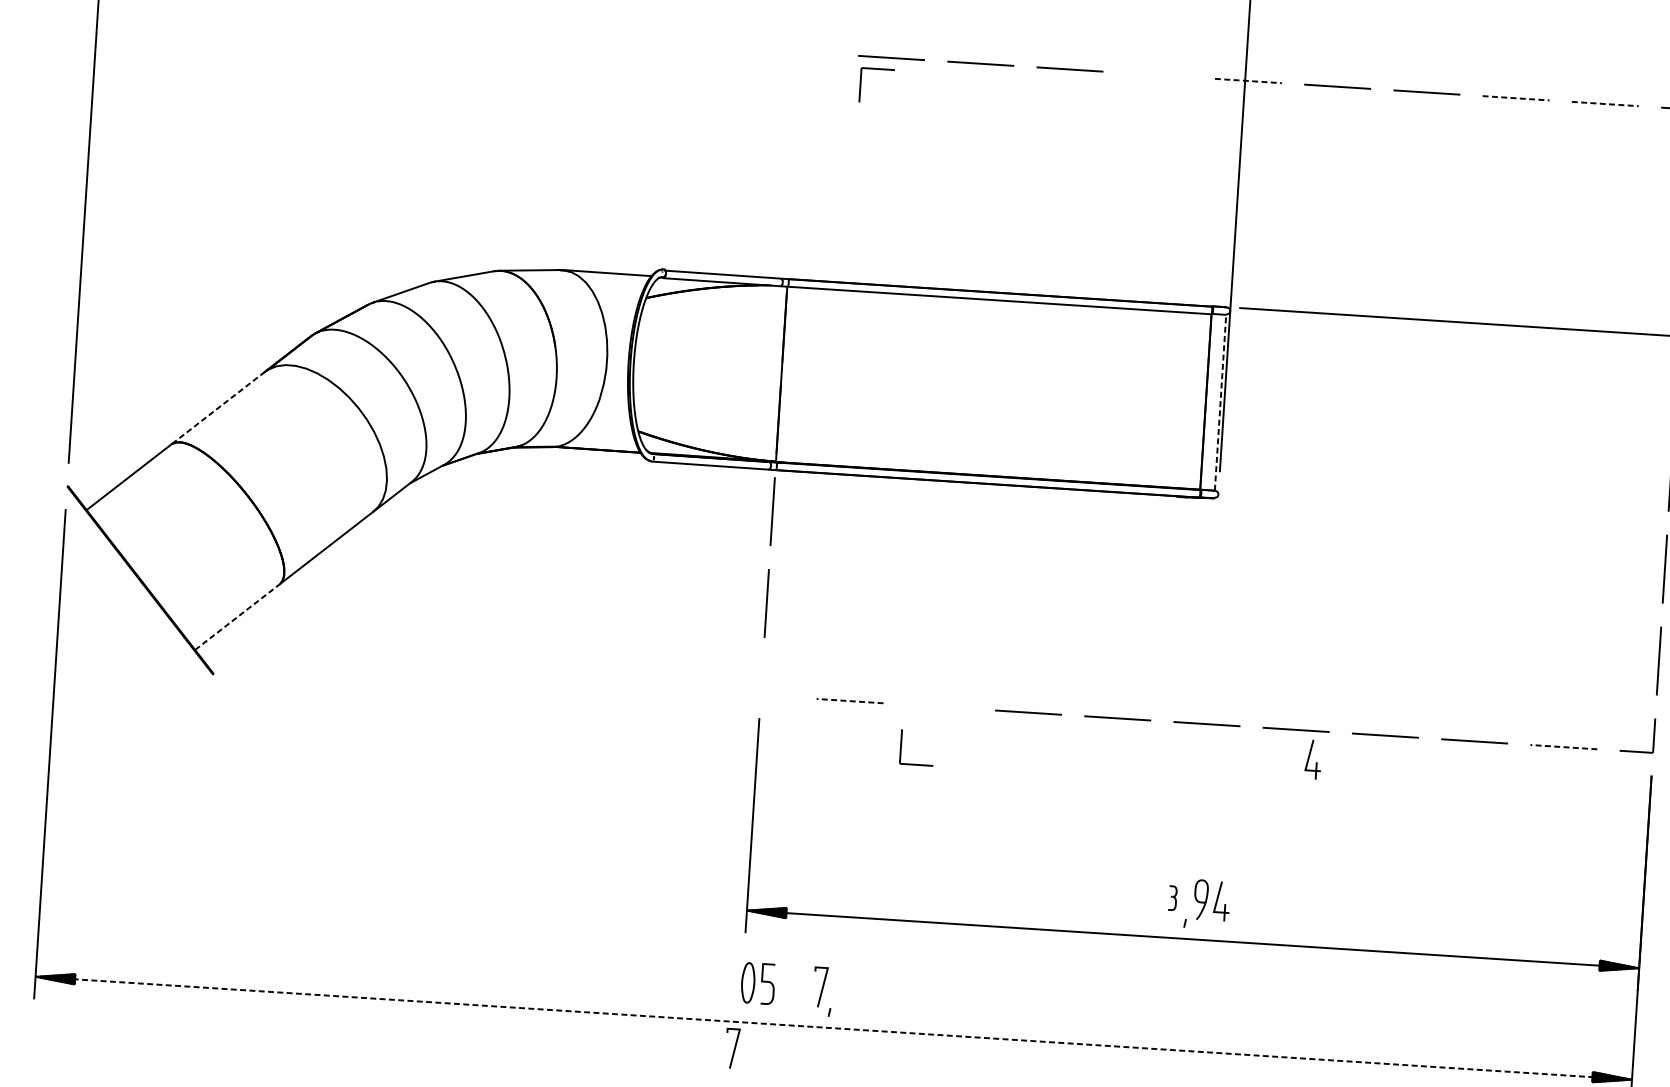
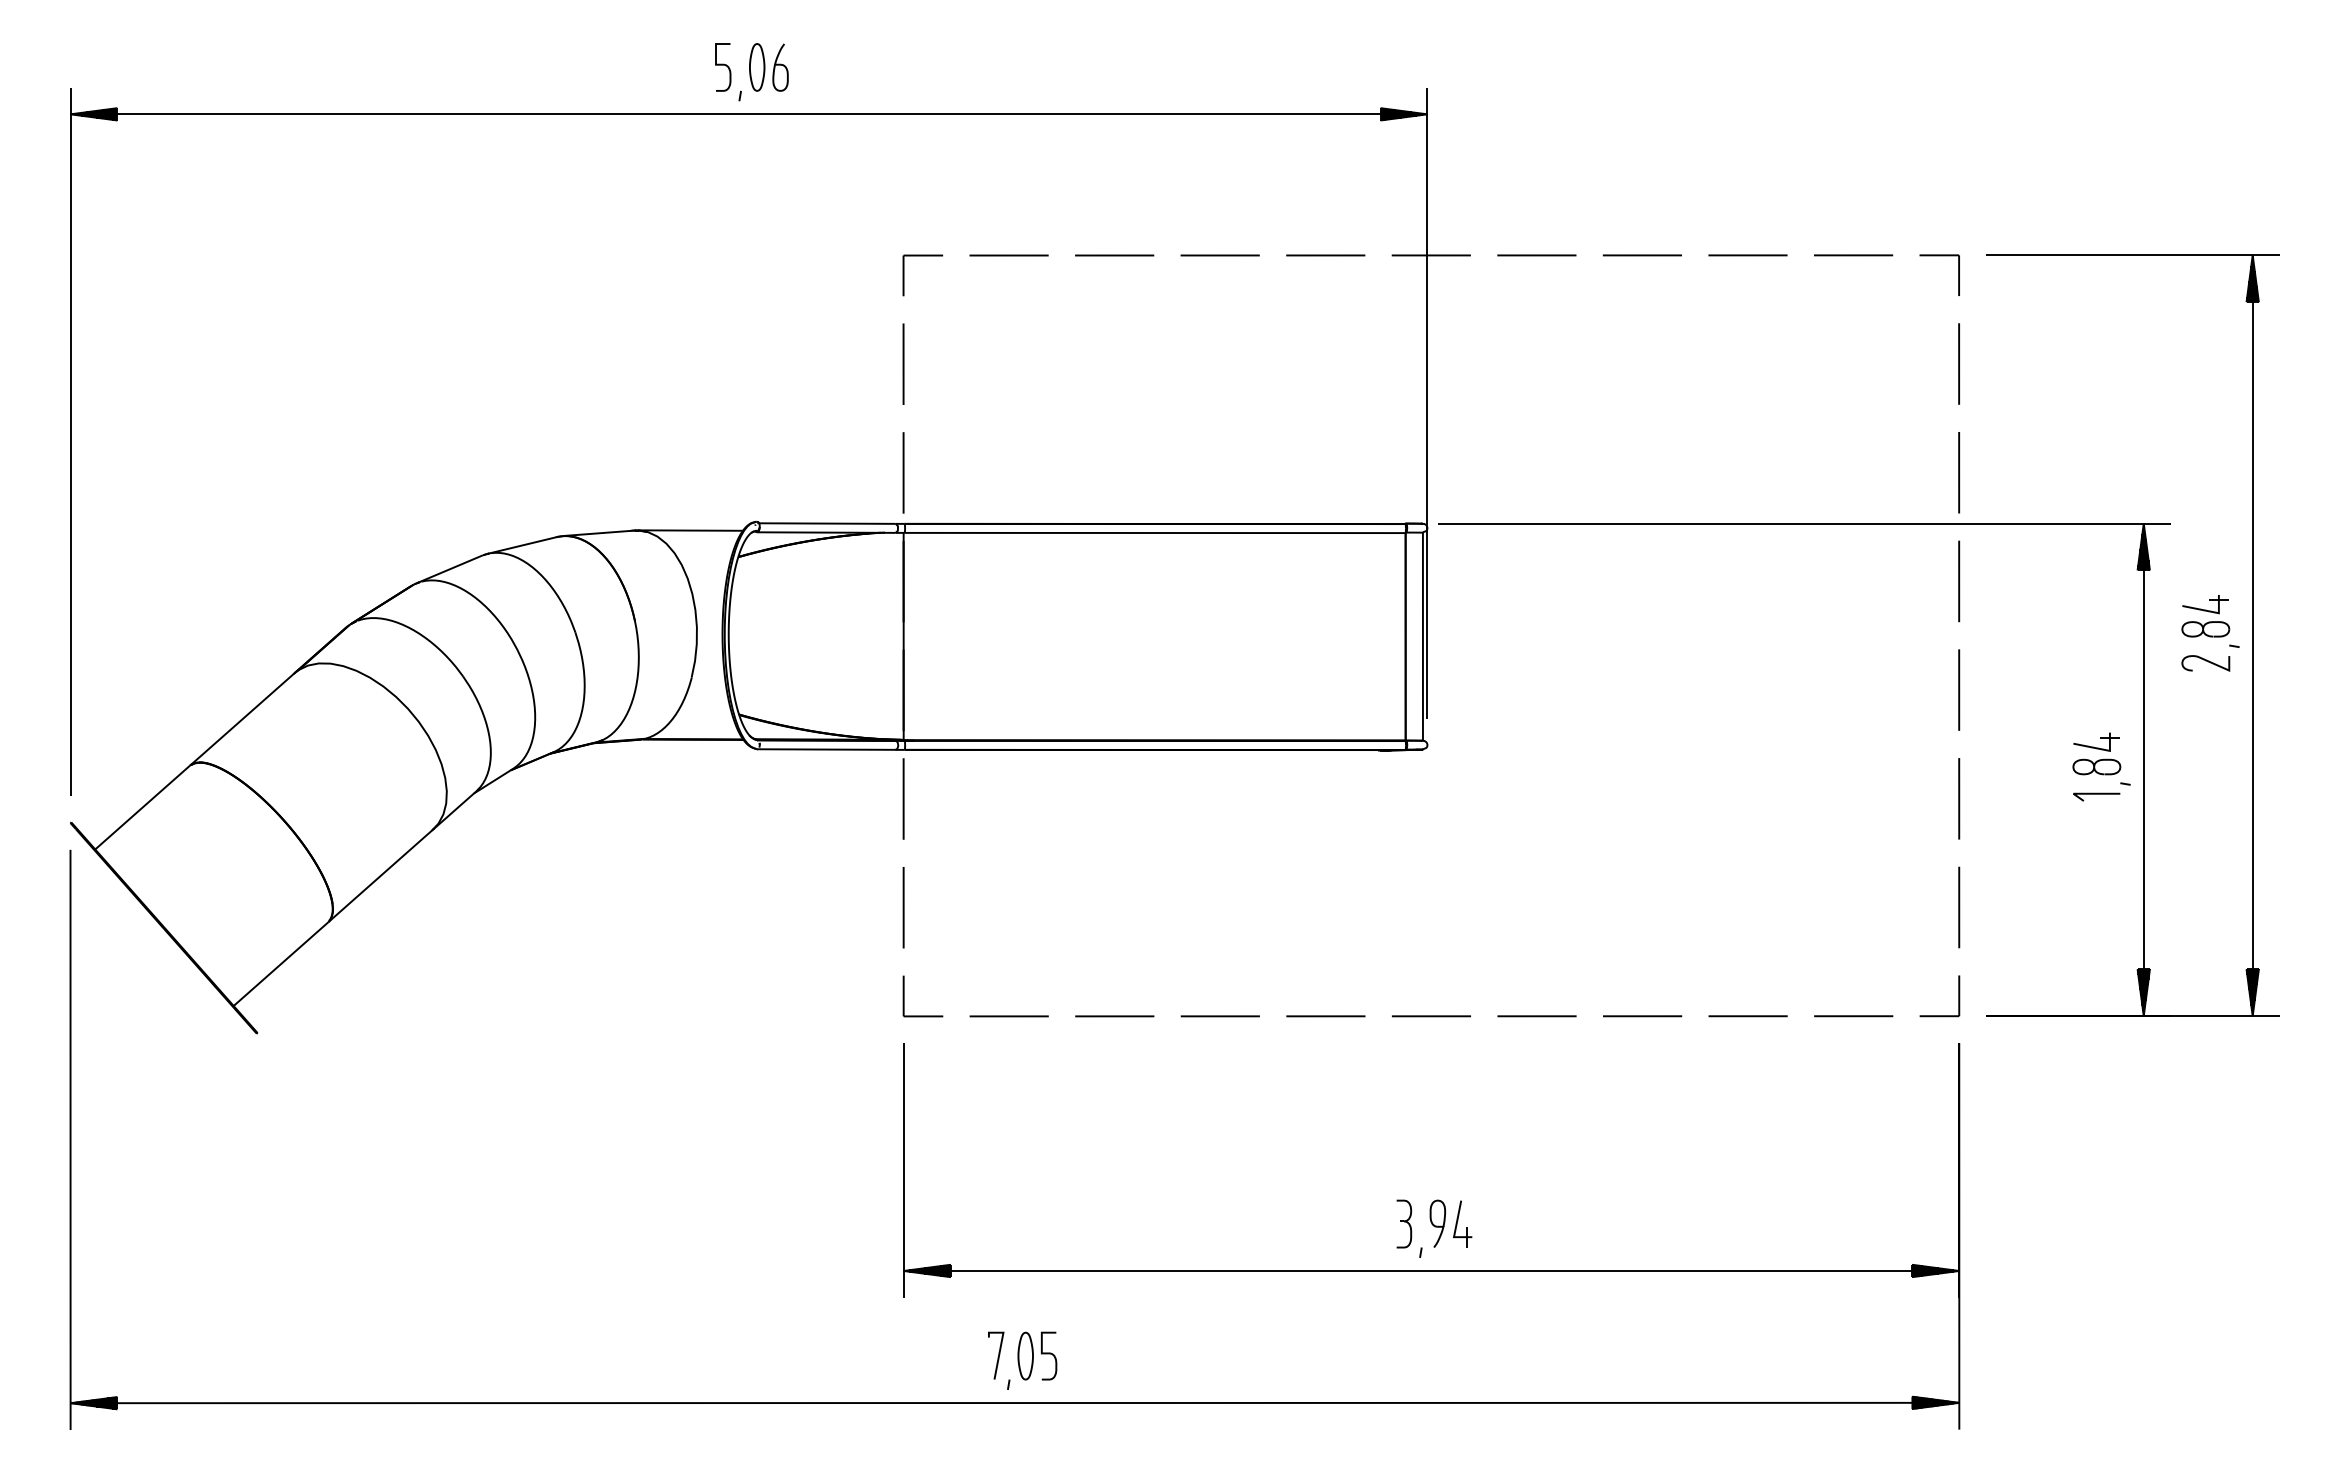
line: (1158, 75) -> (1325, 255), added
line: (1248, 81) -> (1431, 255), dashed -> solid
part: (861, 84) -> (904, 275), moved
line: (1516, 98) -> (1748, 255), dashed -> solid
line: (1605, 104) -> (1853, 255), dashed -> solid
line: (796, 143) -> (903, 363), added
line: (790, 235) -> (903, 472), added
line: (1220, 402) -> (1422, 636), dashed -> solid
line: (219, 407) -> (243, 718), dashed -> solid
line: (237, 616) -> (281, 963), dashed -> solid
line: (850, 701) -> (1009, 1016), dashed -> solid
line: (939, 706) -> (1114, 1016), added
part: (901, 747) -> (904, 996), moved
line: (1563, 747) -> (1853, 1016), dashed -> solid
part: (1313, 759) -> (1559, 1049), removed
part: (1172, 897) -> (1404, 1223), size x1.67
part: (758, 983) -> (1037, 1355), moved
line: (834, 1028) -> (1015, 1403), dashed -> solid
line: (734, 1048) -> (899, 1434), removed

